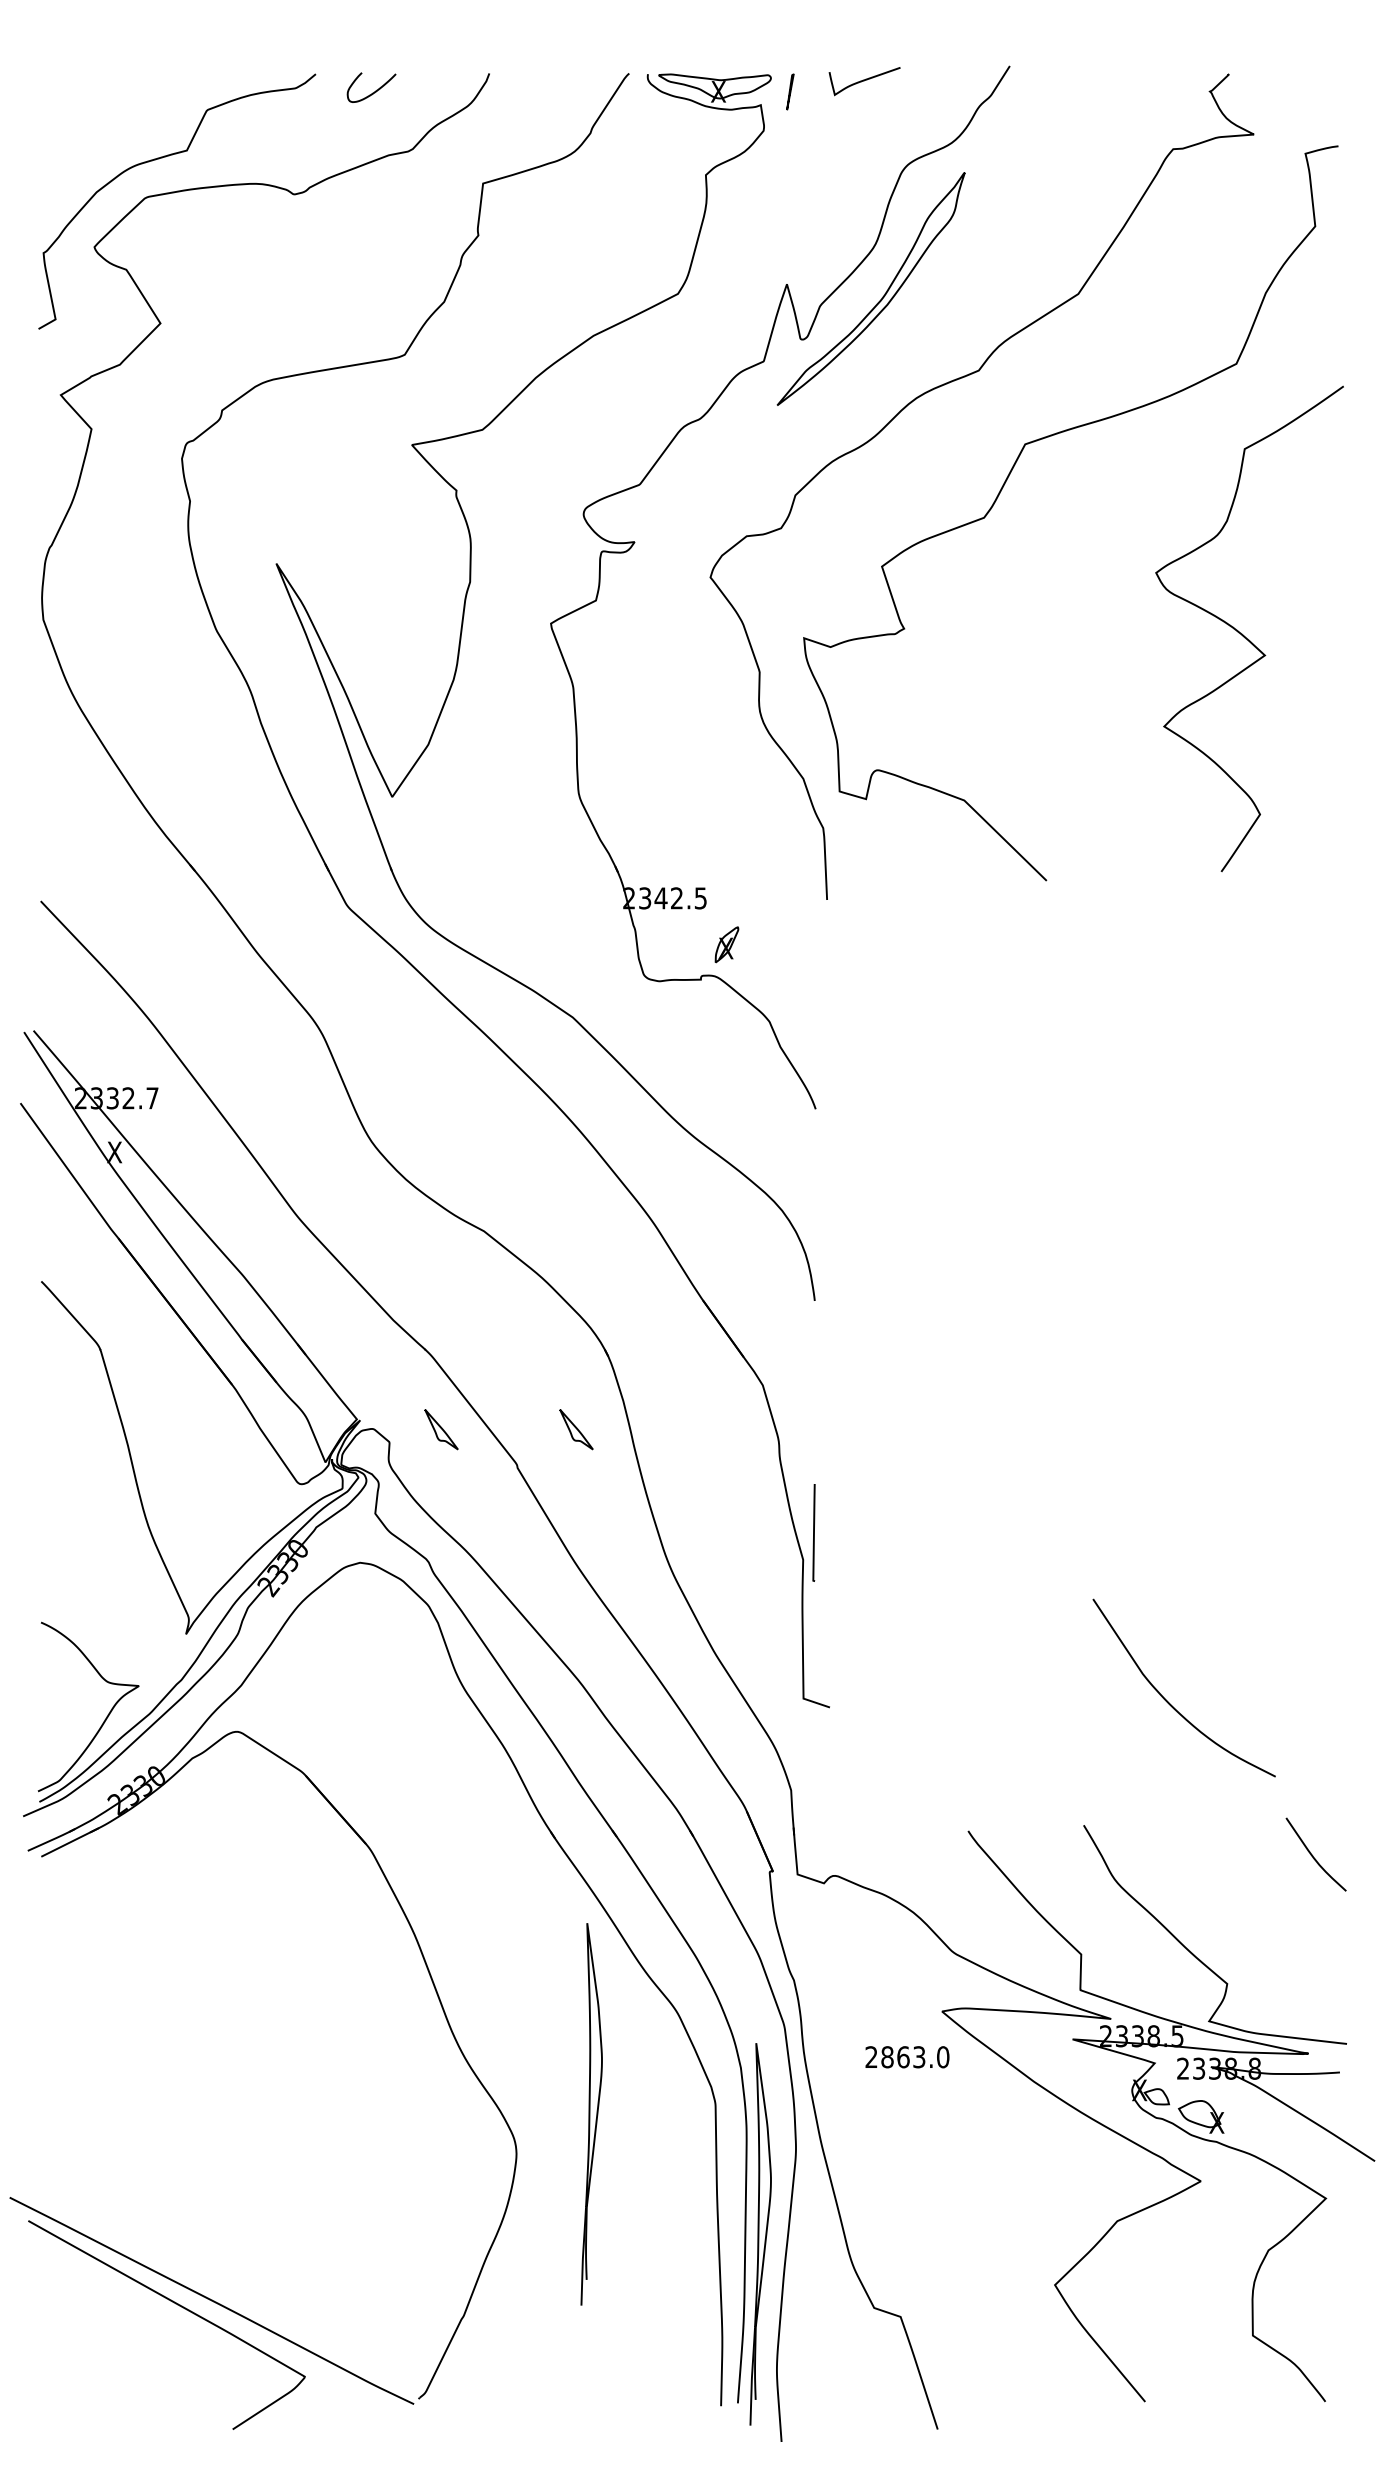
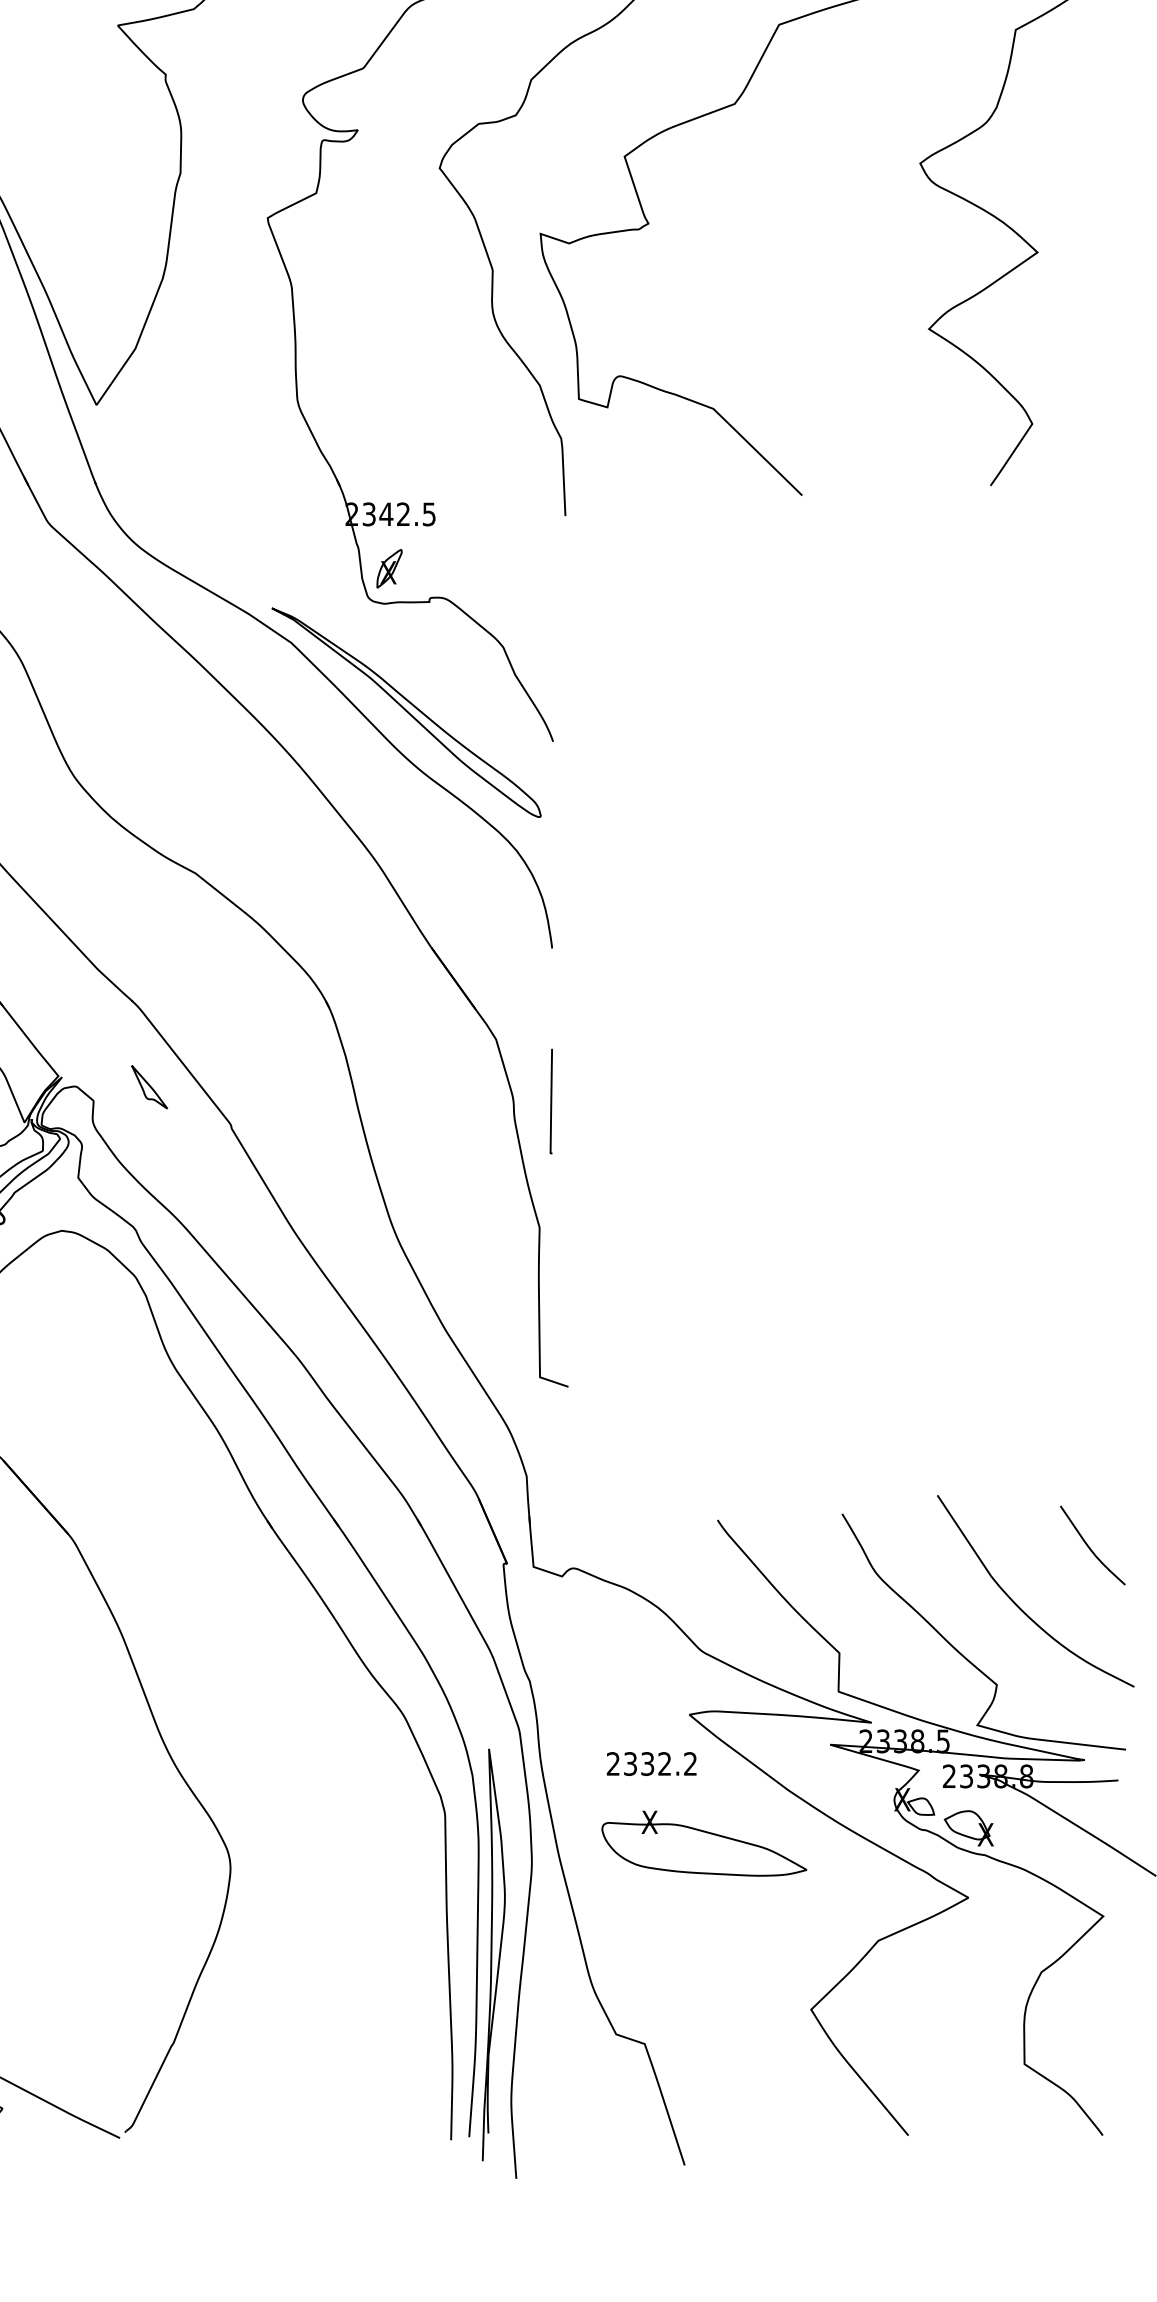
part: (726, 944) -> (389, 568), moved
part: (679, 1081) -> (406, 711), added
part: (576, 1429) -> (295, 1087), removed
line: (813, 1532) -> (550, 1101), moved
curve: (1168, 1701) -> (1018, 1605), moved
text: (915, 2057) -> (660, 1764), 2863.0 -> 2332.2
part: (591, 2114) -> (311, 1825), removed
part: (955, 2130) -> (703, 1842), added

